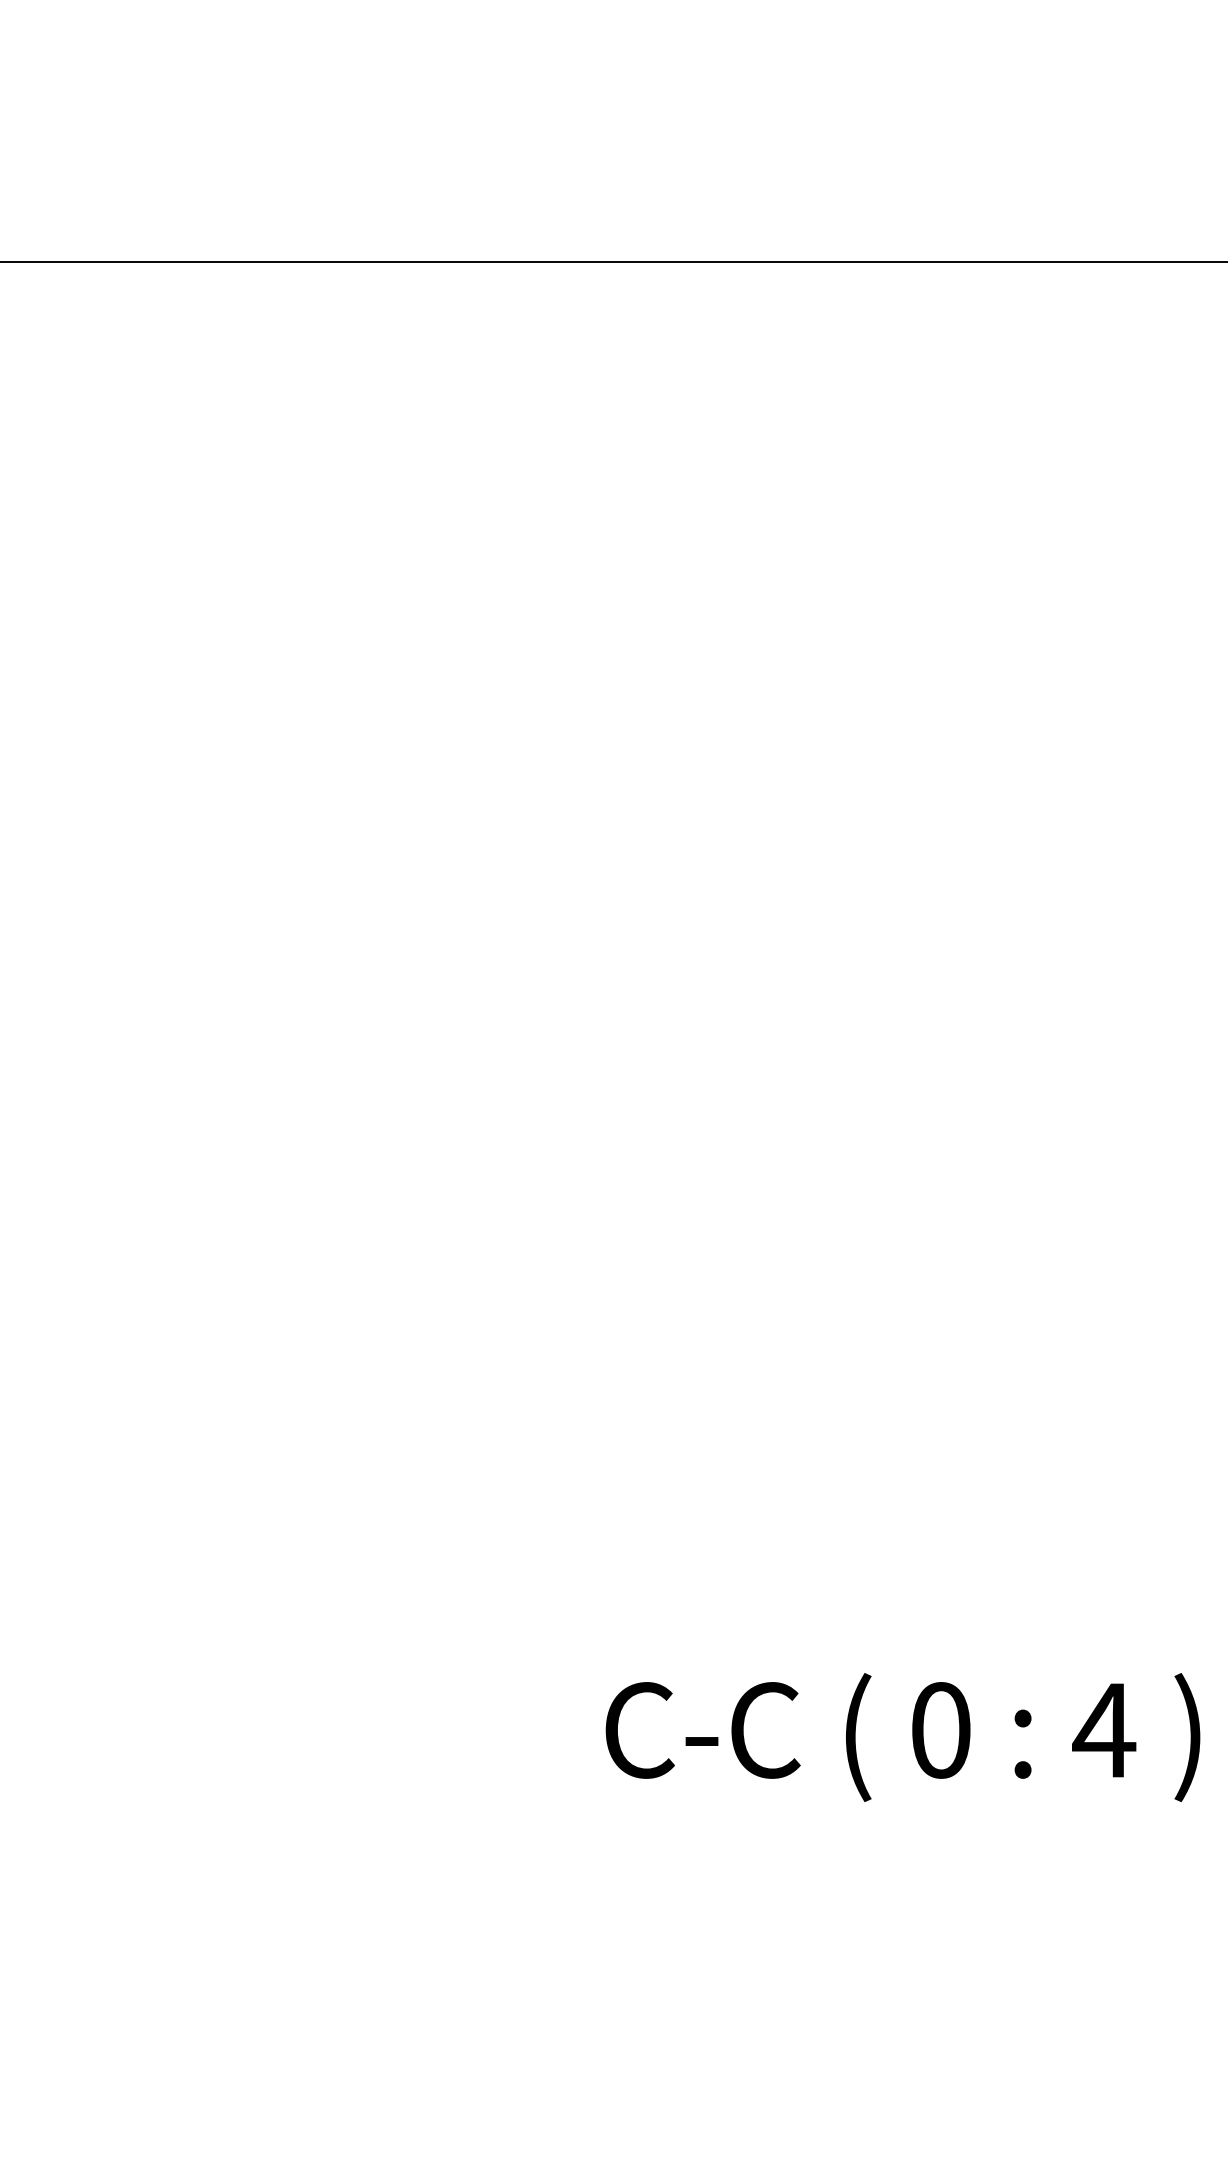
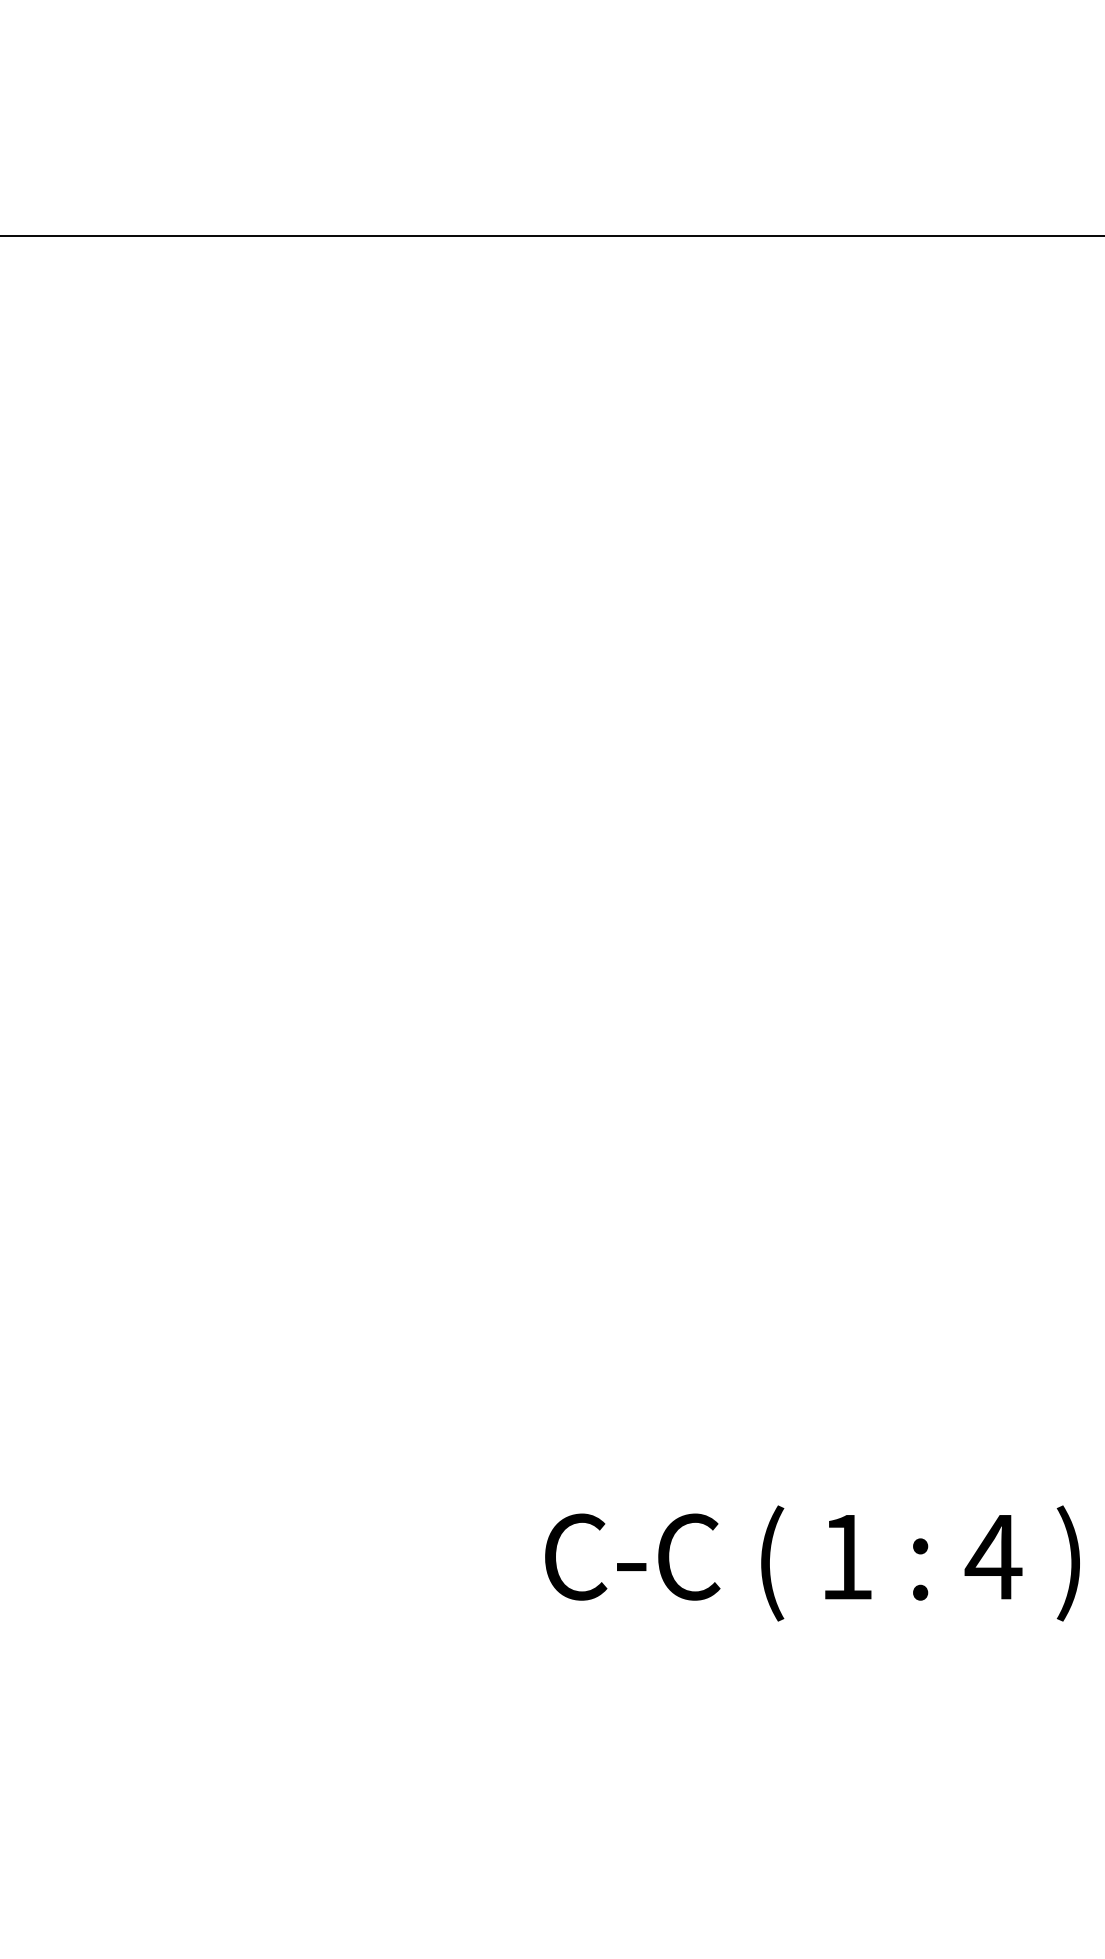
text: (941, 1730) -> (847, 1557), 0 -> 1

